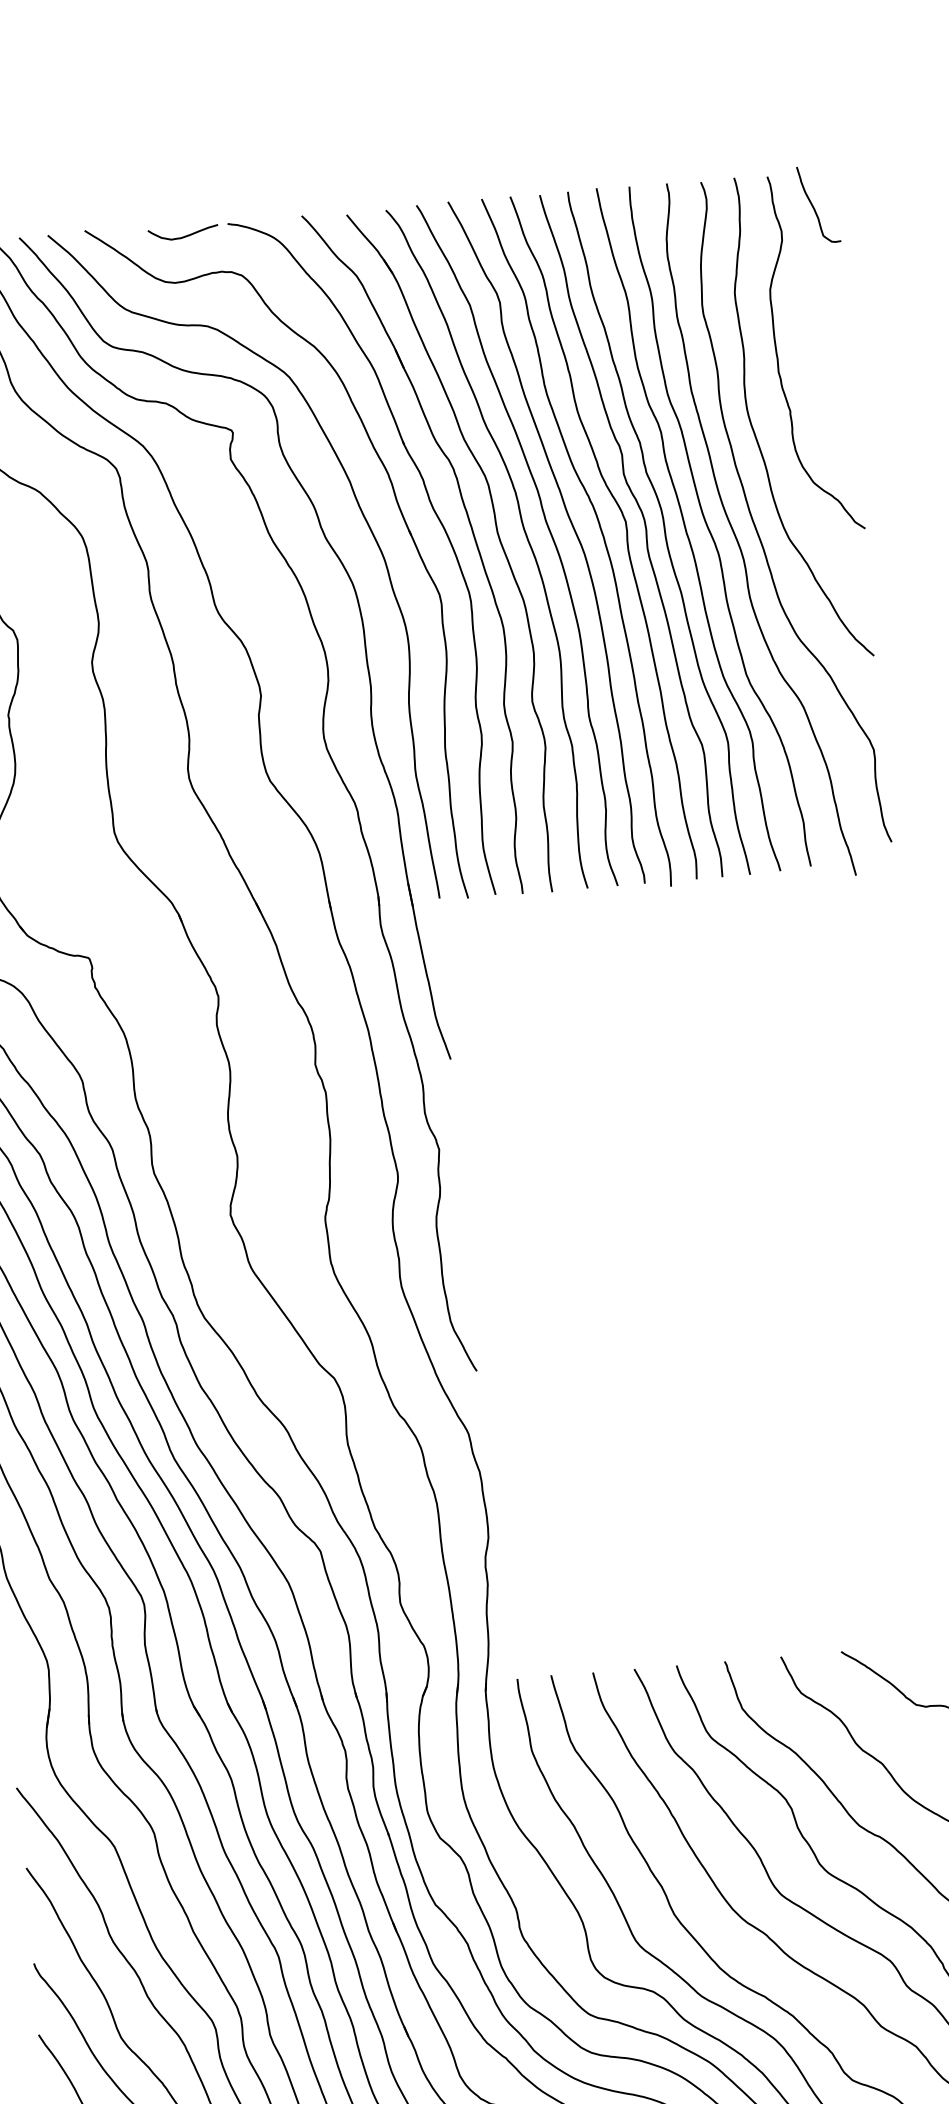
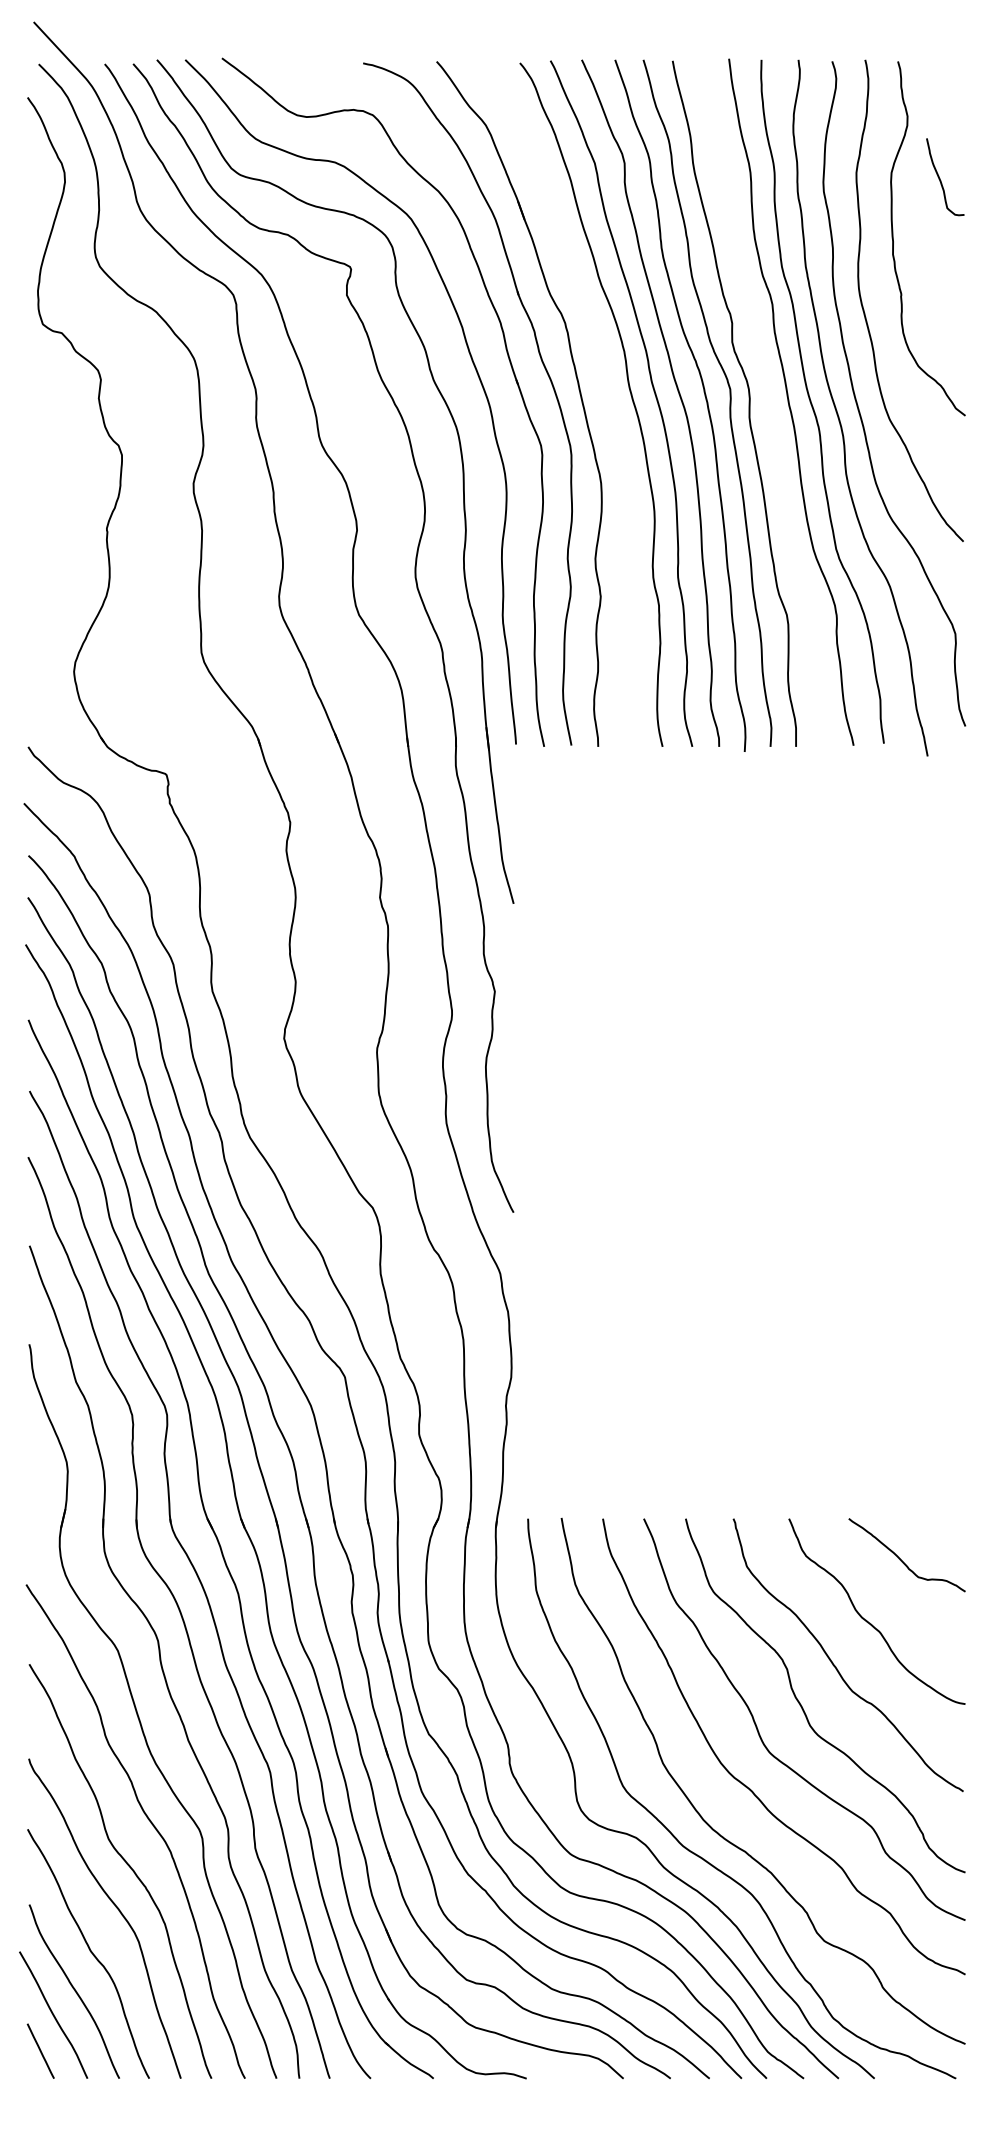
curve: (815, 208) -> (941, 180), moved
curve: (184, 235) -> (319, 71), removed
curve: (664, 531) -> (767, 402), removed
part: (498, 538) -> (603, 395), removed

